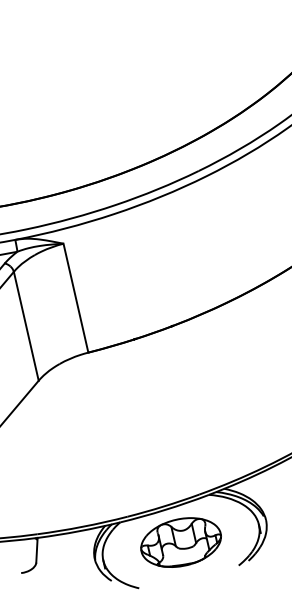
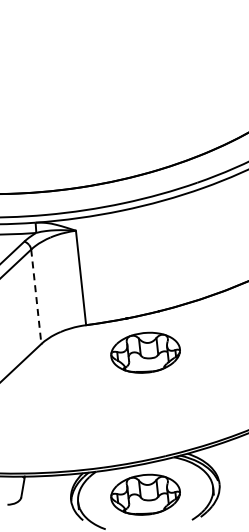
line: (26, 327) -> (36, 297), solid -> dashed
part: (161, 376) -> (145, 352), added

